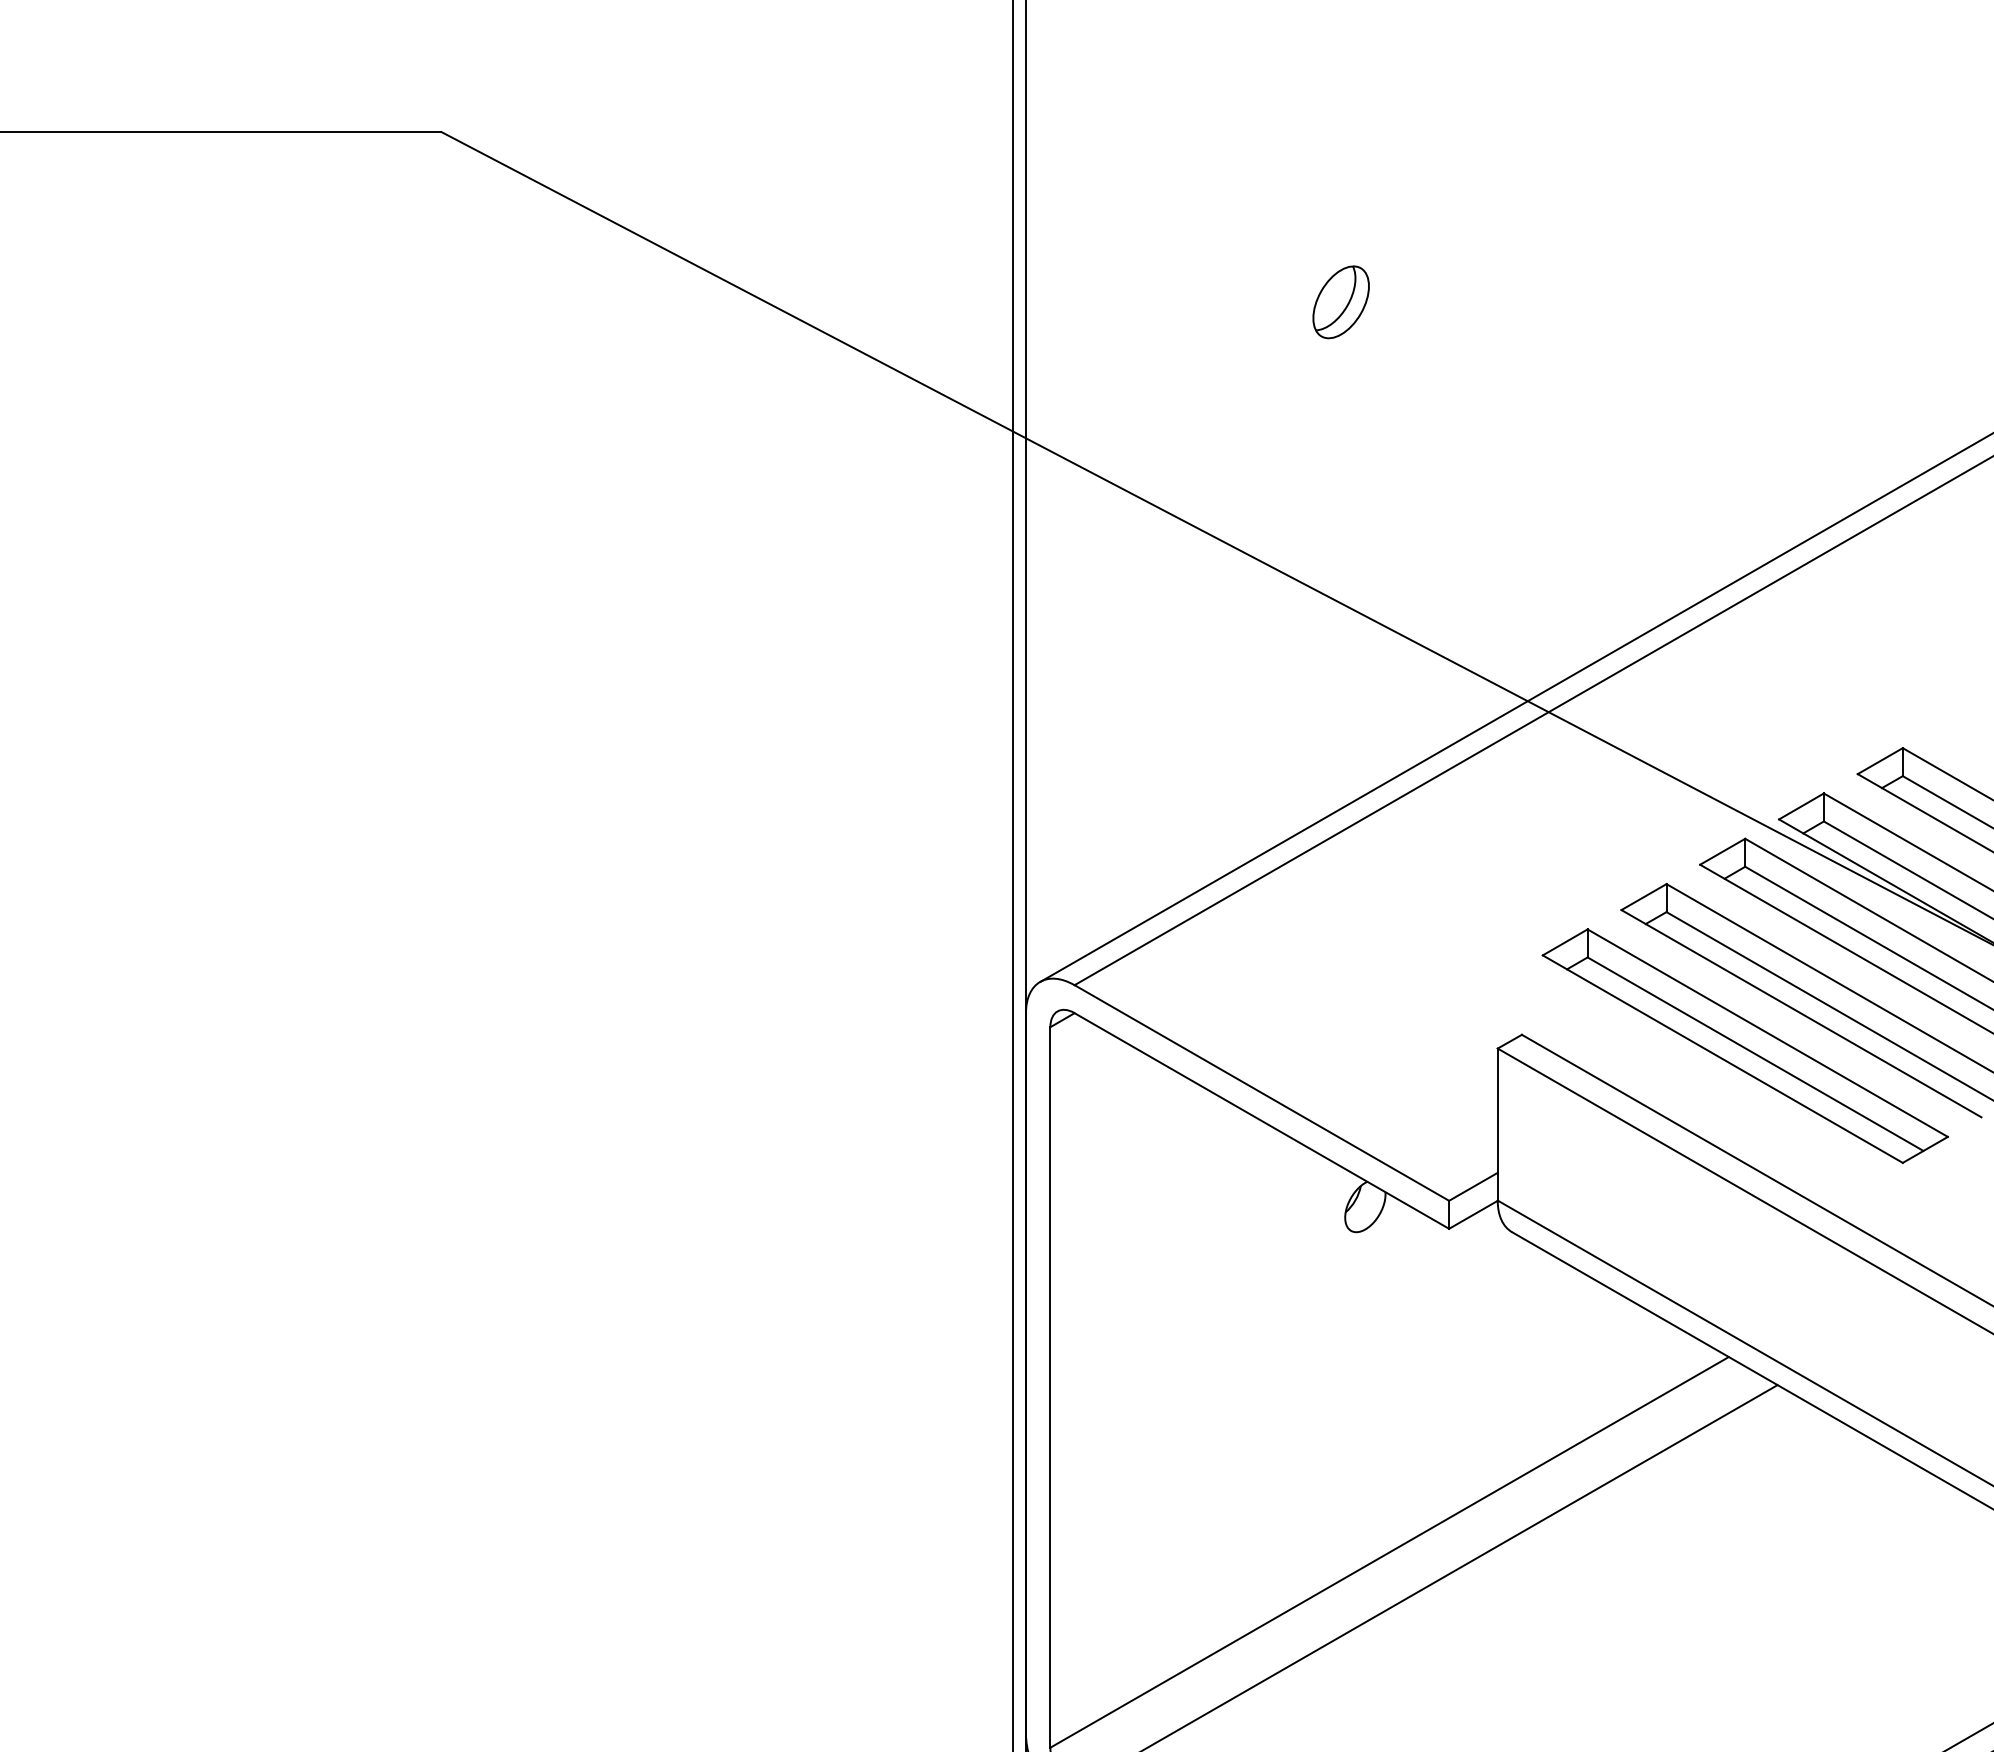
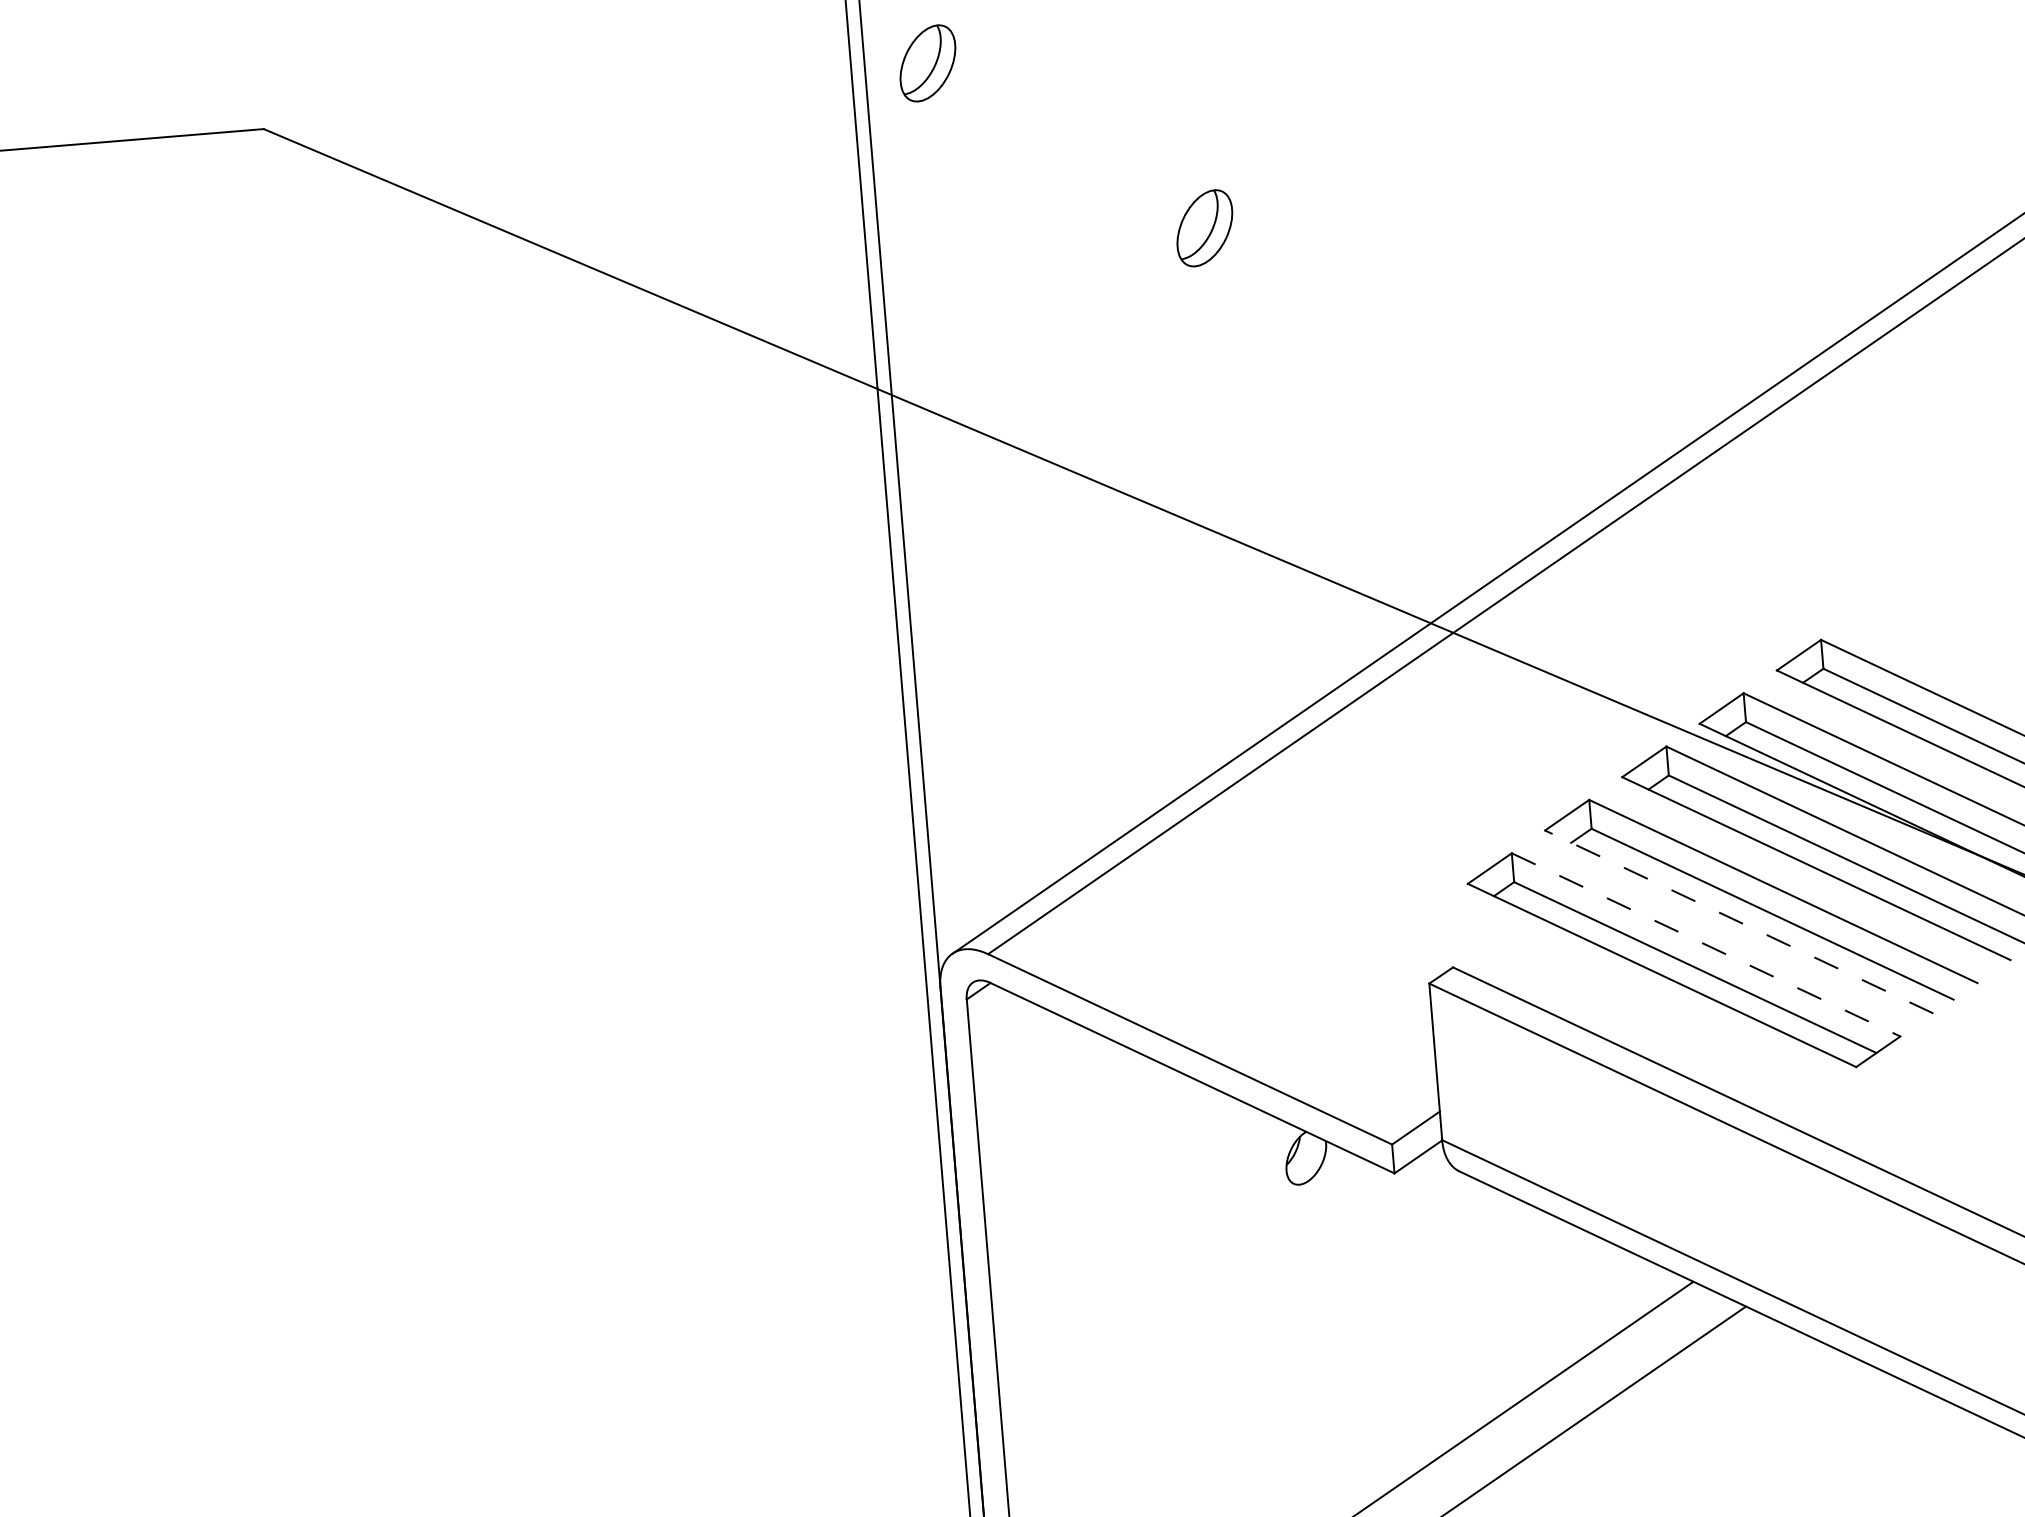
part: (1086, 121) -> (927, 63), added
line: (1801, 1013) -> (1739, 921), solid -> dashed
line: (1767, 1033) -> (1705, 945), solid -> dashed

